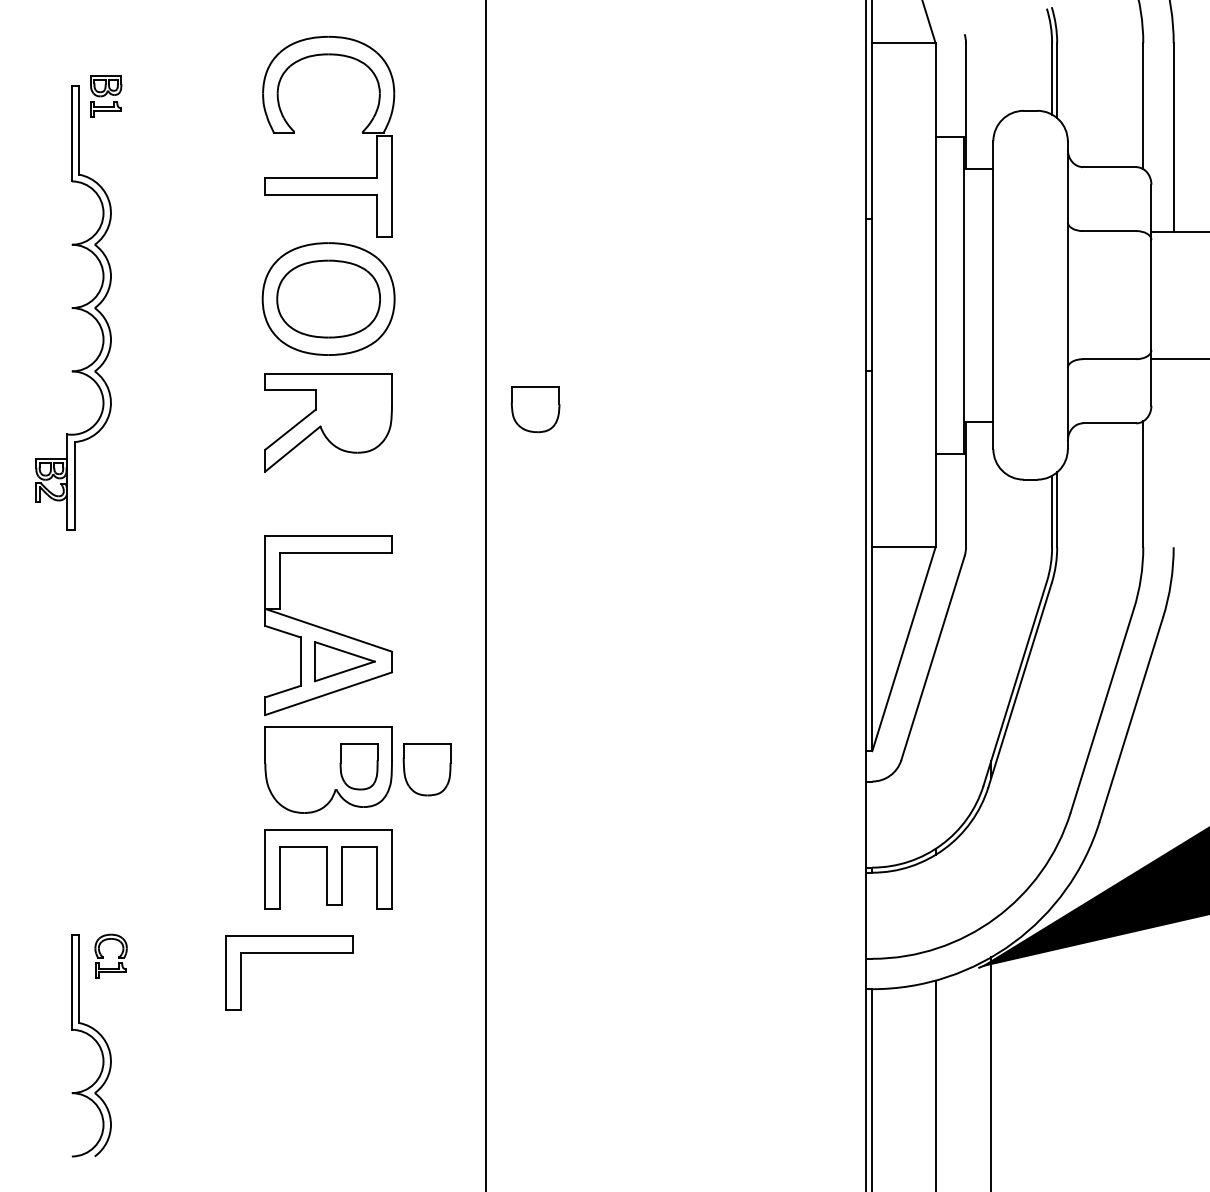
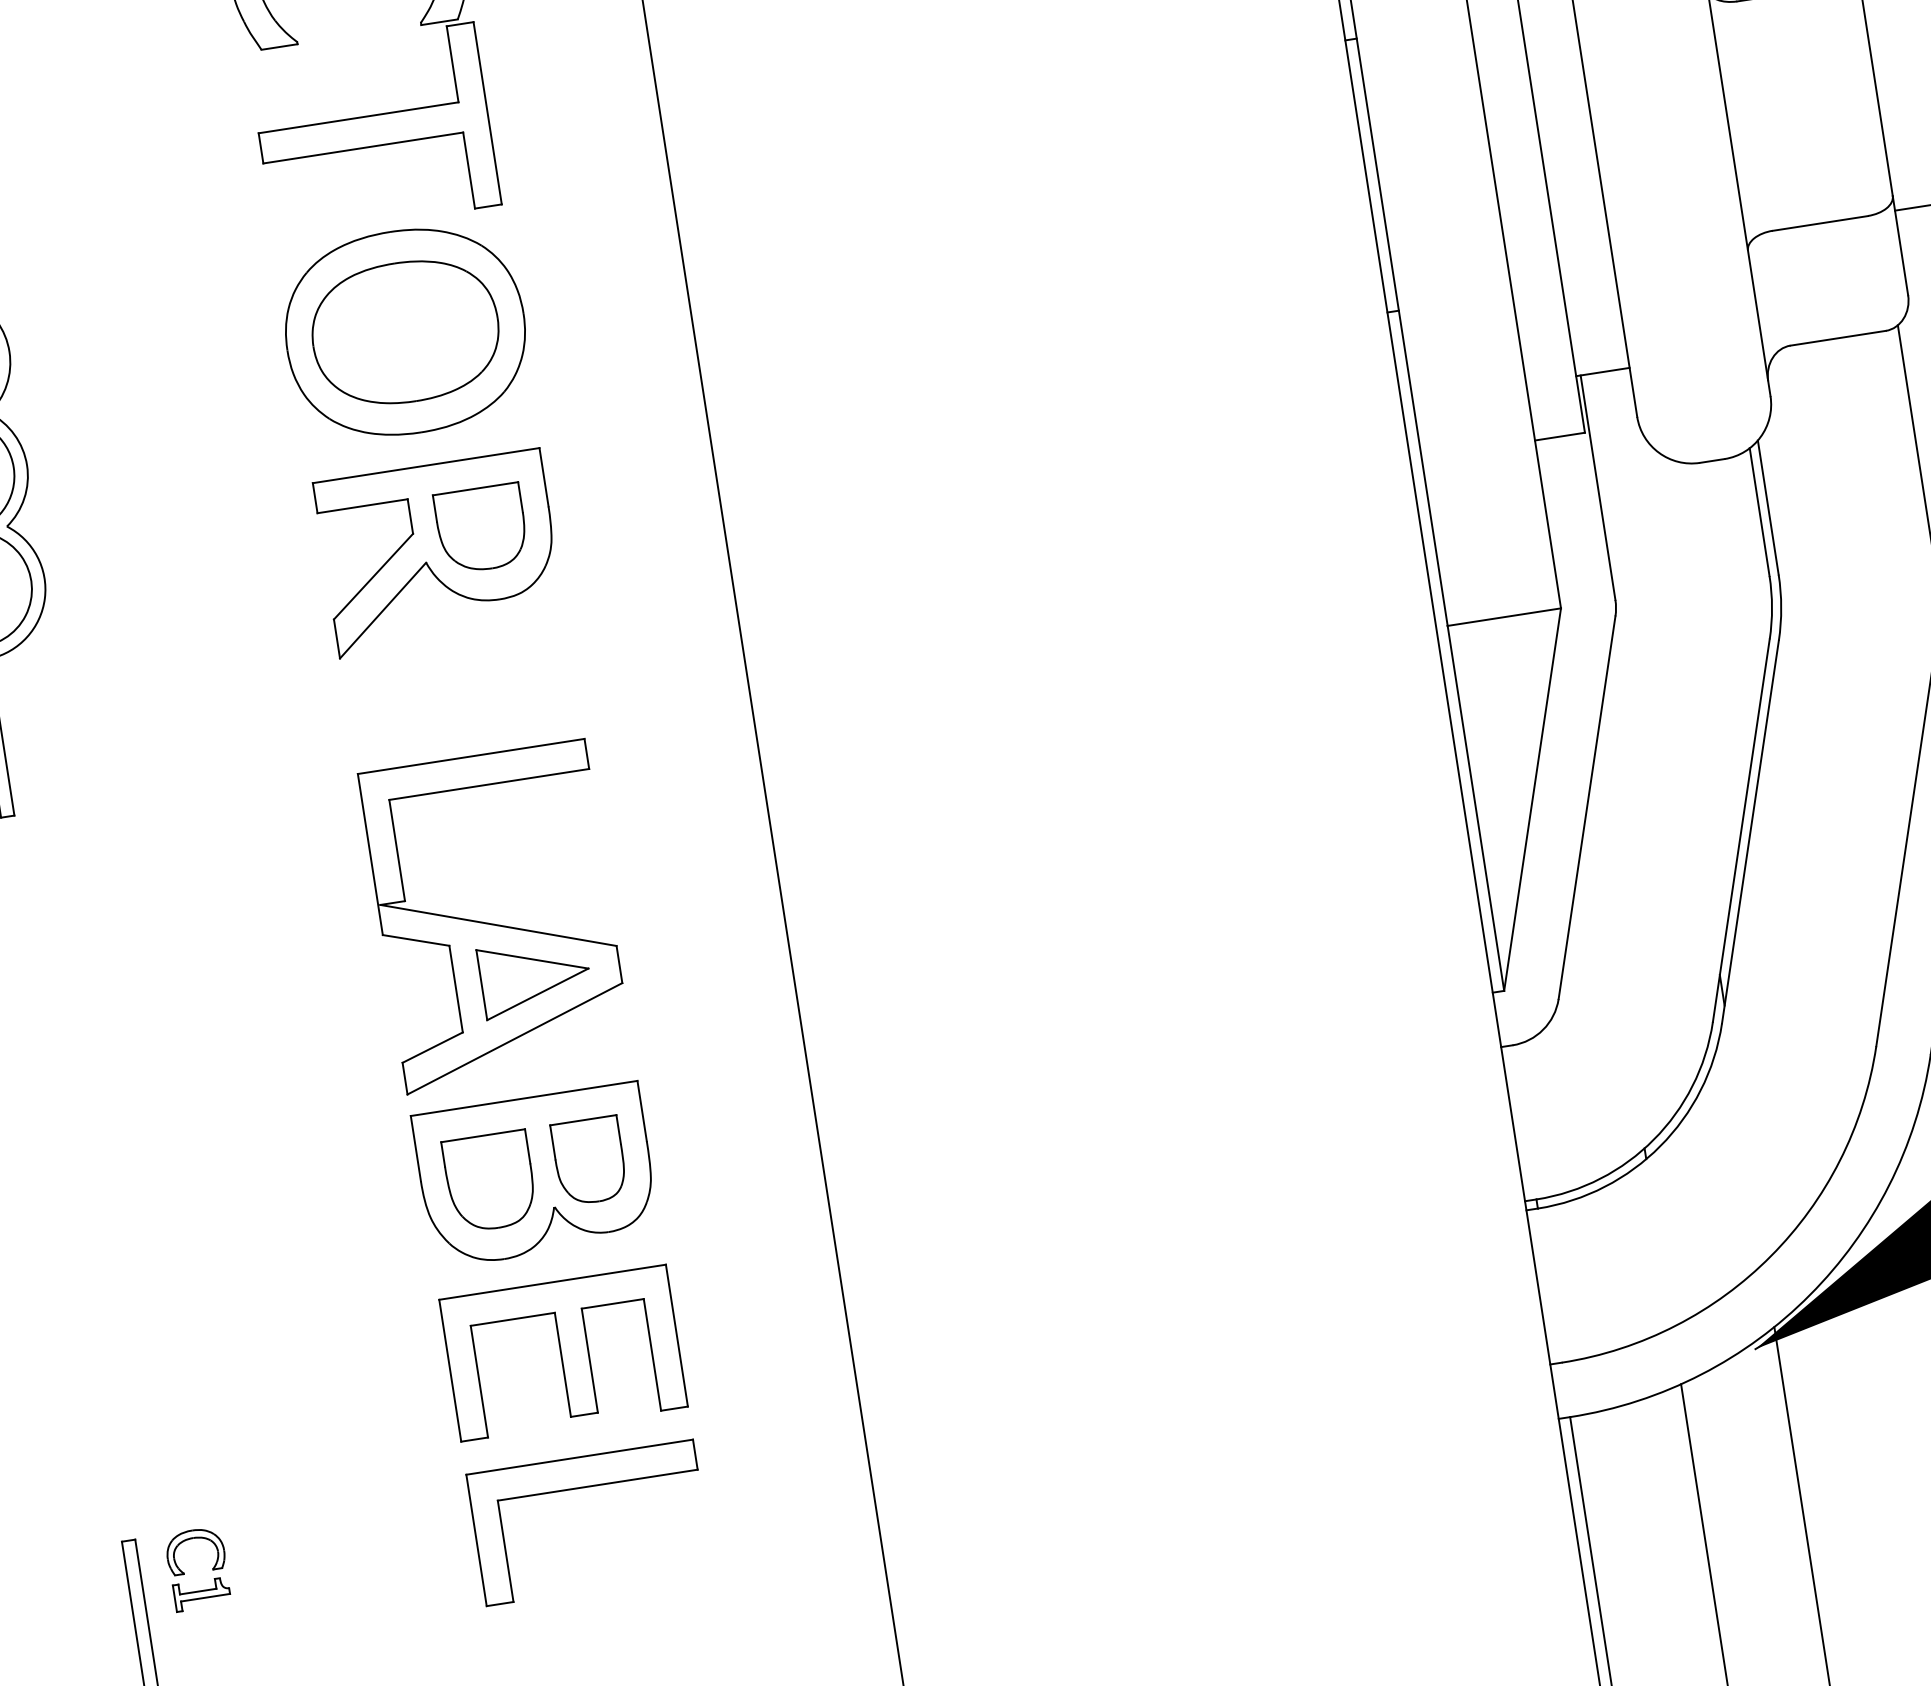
part: (535, 409) -> (481, 528), moved
part: (426, 769) -> (489, 1181), moved
part: (289, 953) -> (584, 1487), moved

